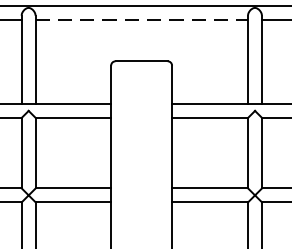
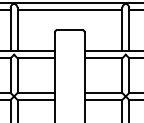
line: (142, 21) -> (70, 10), dashed -> solid

